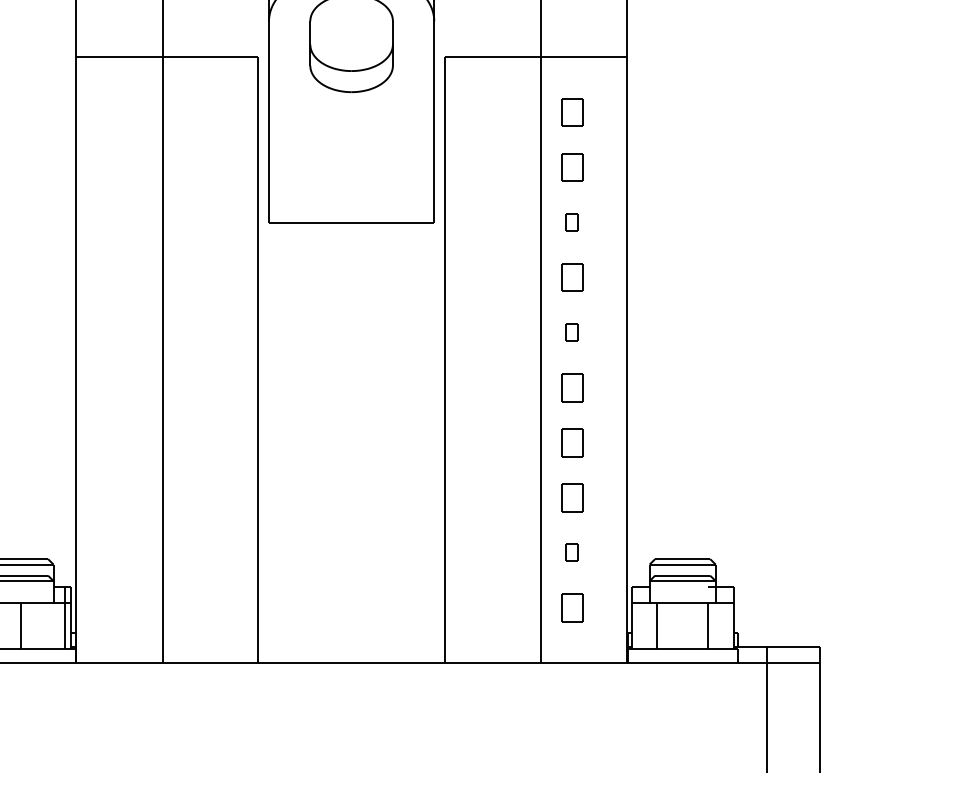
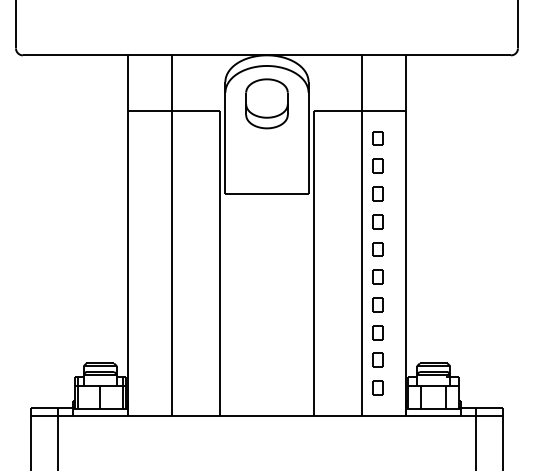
part: (571, 221) -> (377, 193), size x1.67
part: (571, 332) -> (377, 249), size x1.67
part: (571, 551) -> (377, 359), size x1.67

